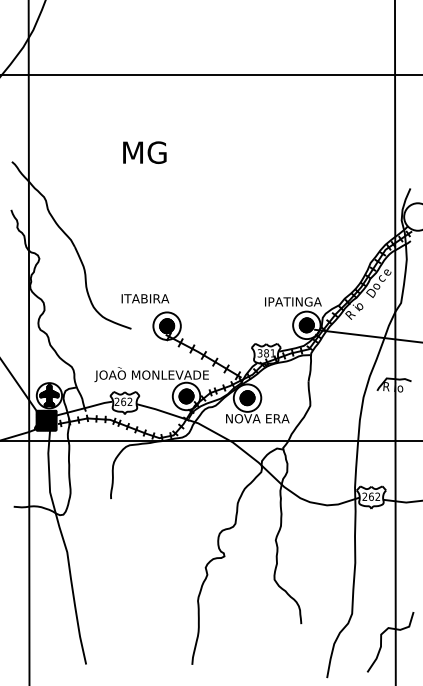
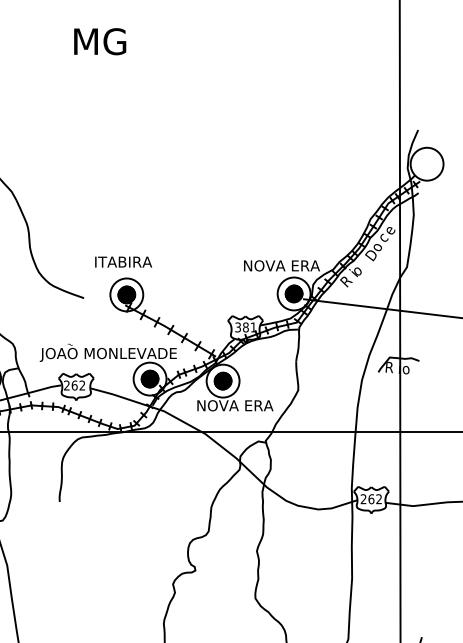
text: (144, 152) -> (99, 41), moved
text: (145, 298) -> (123, 261), moved
text: (297, 301) -> (282, 265), IPATINGA -> NOVA ERA

